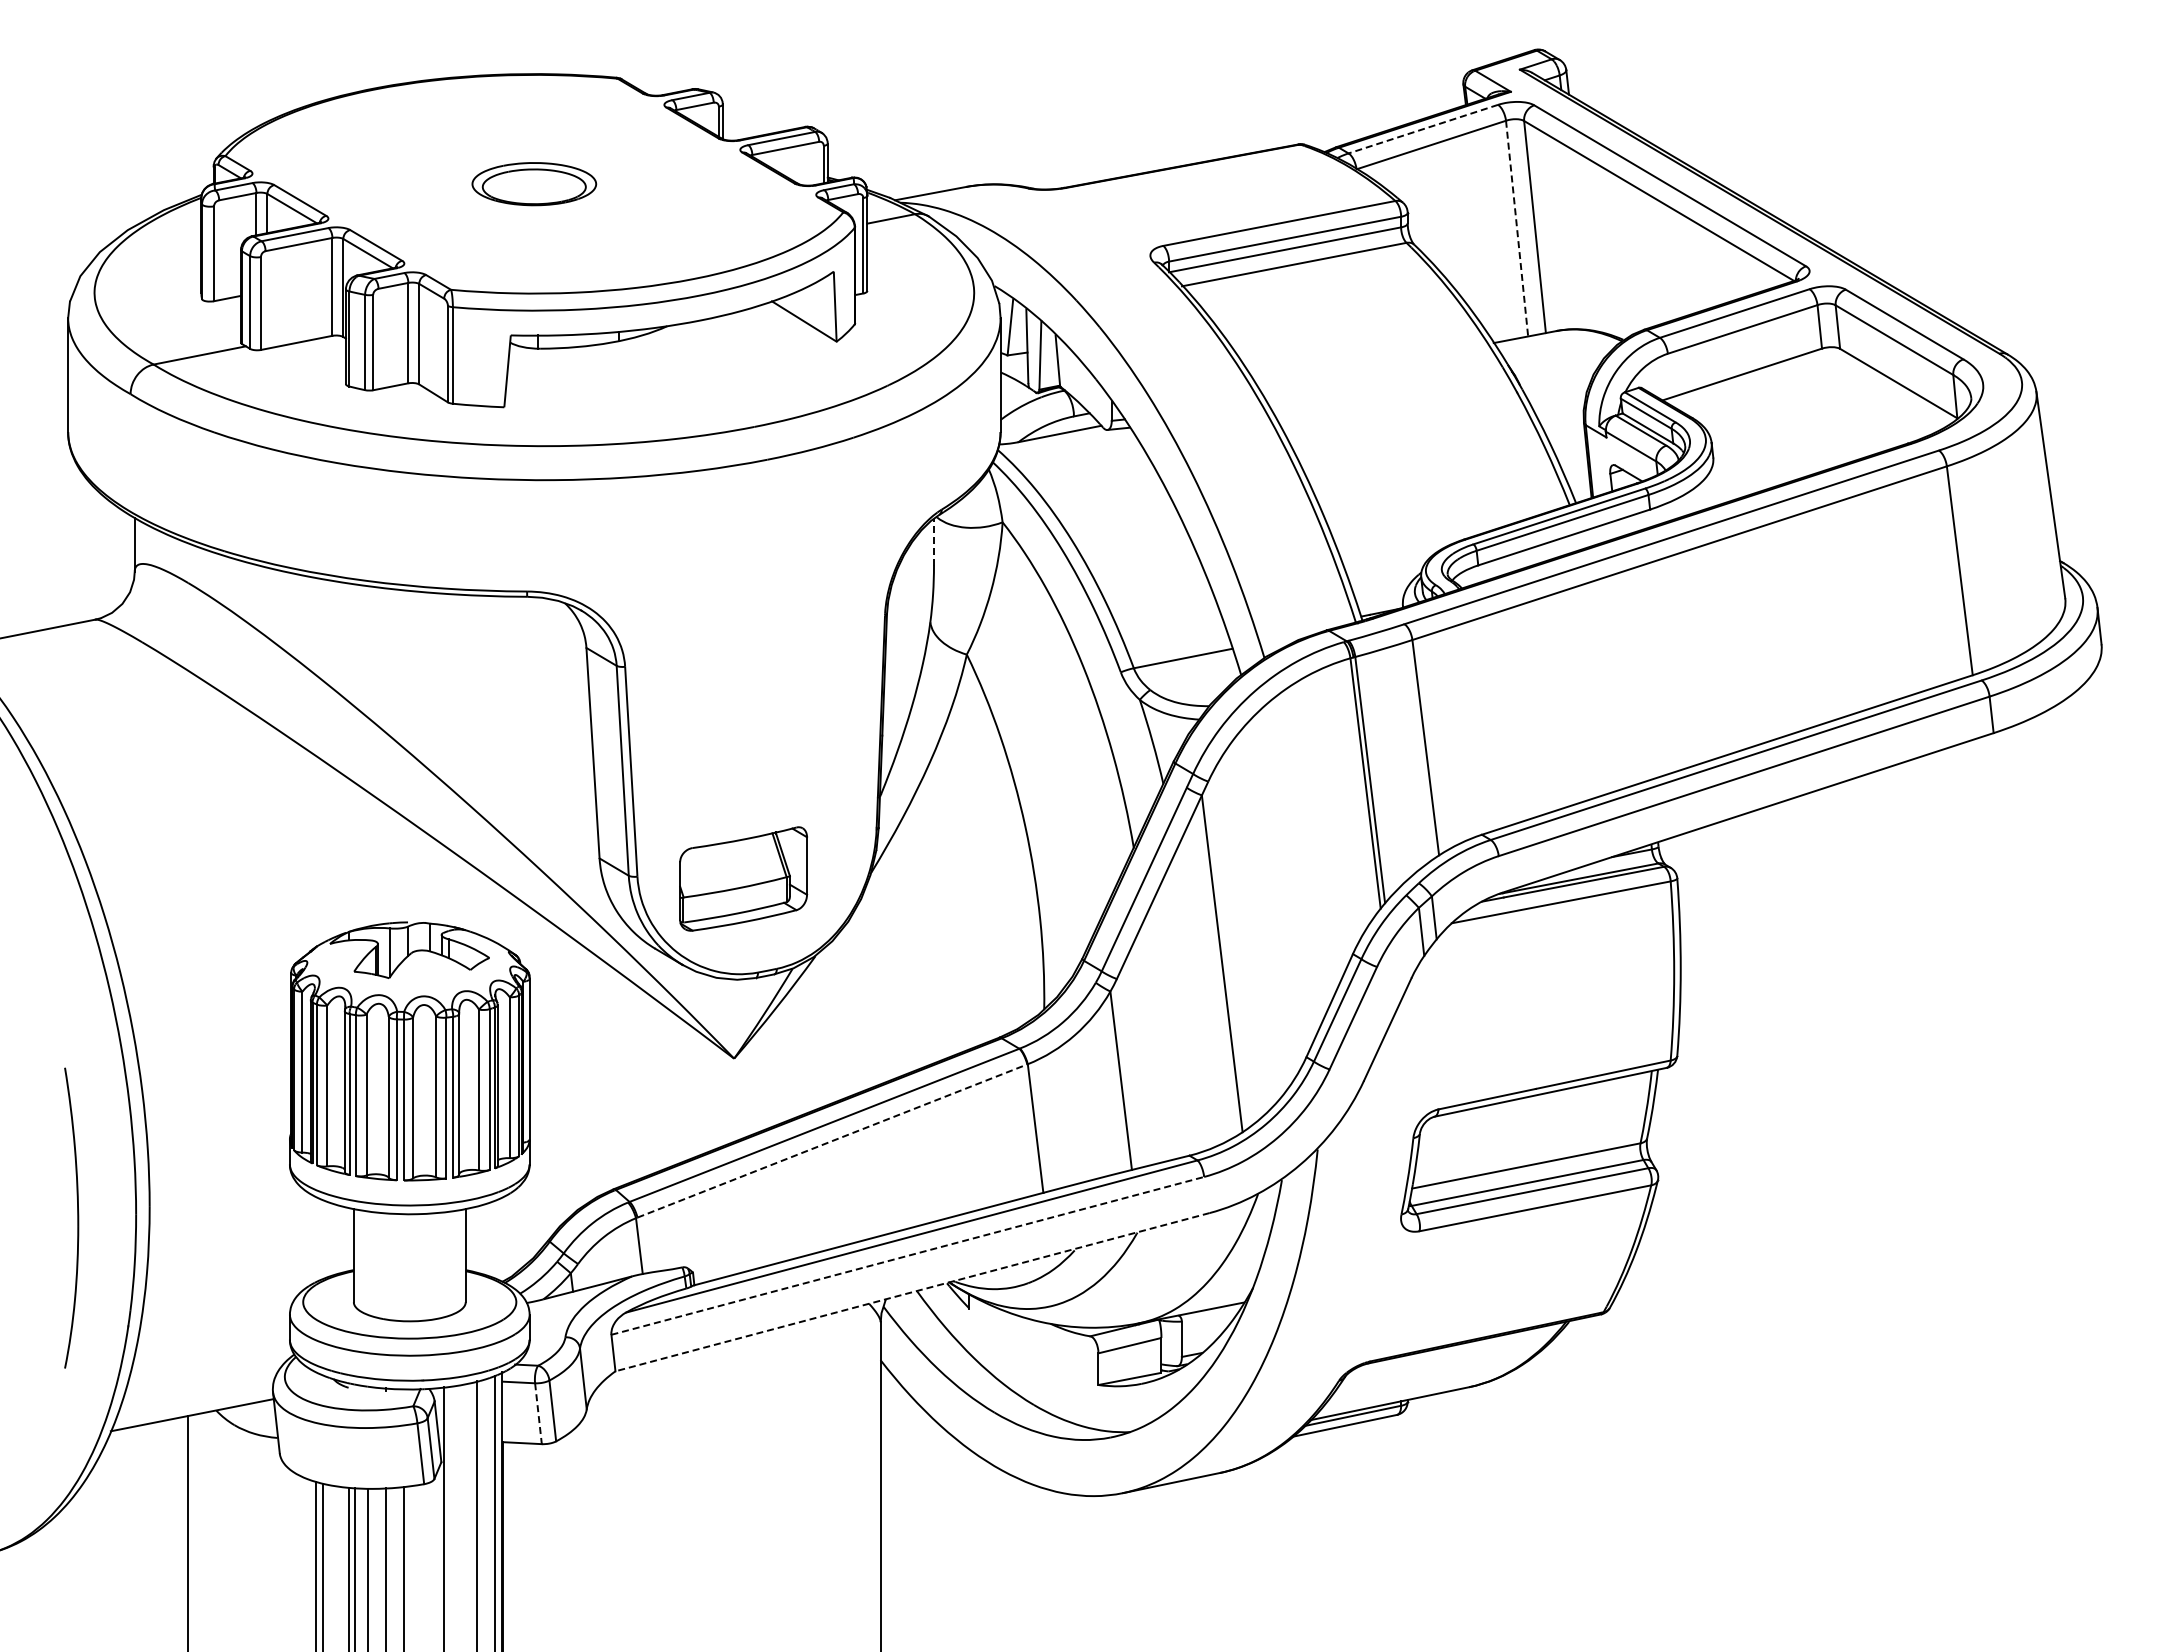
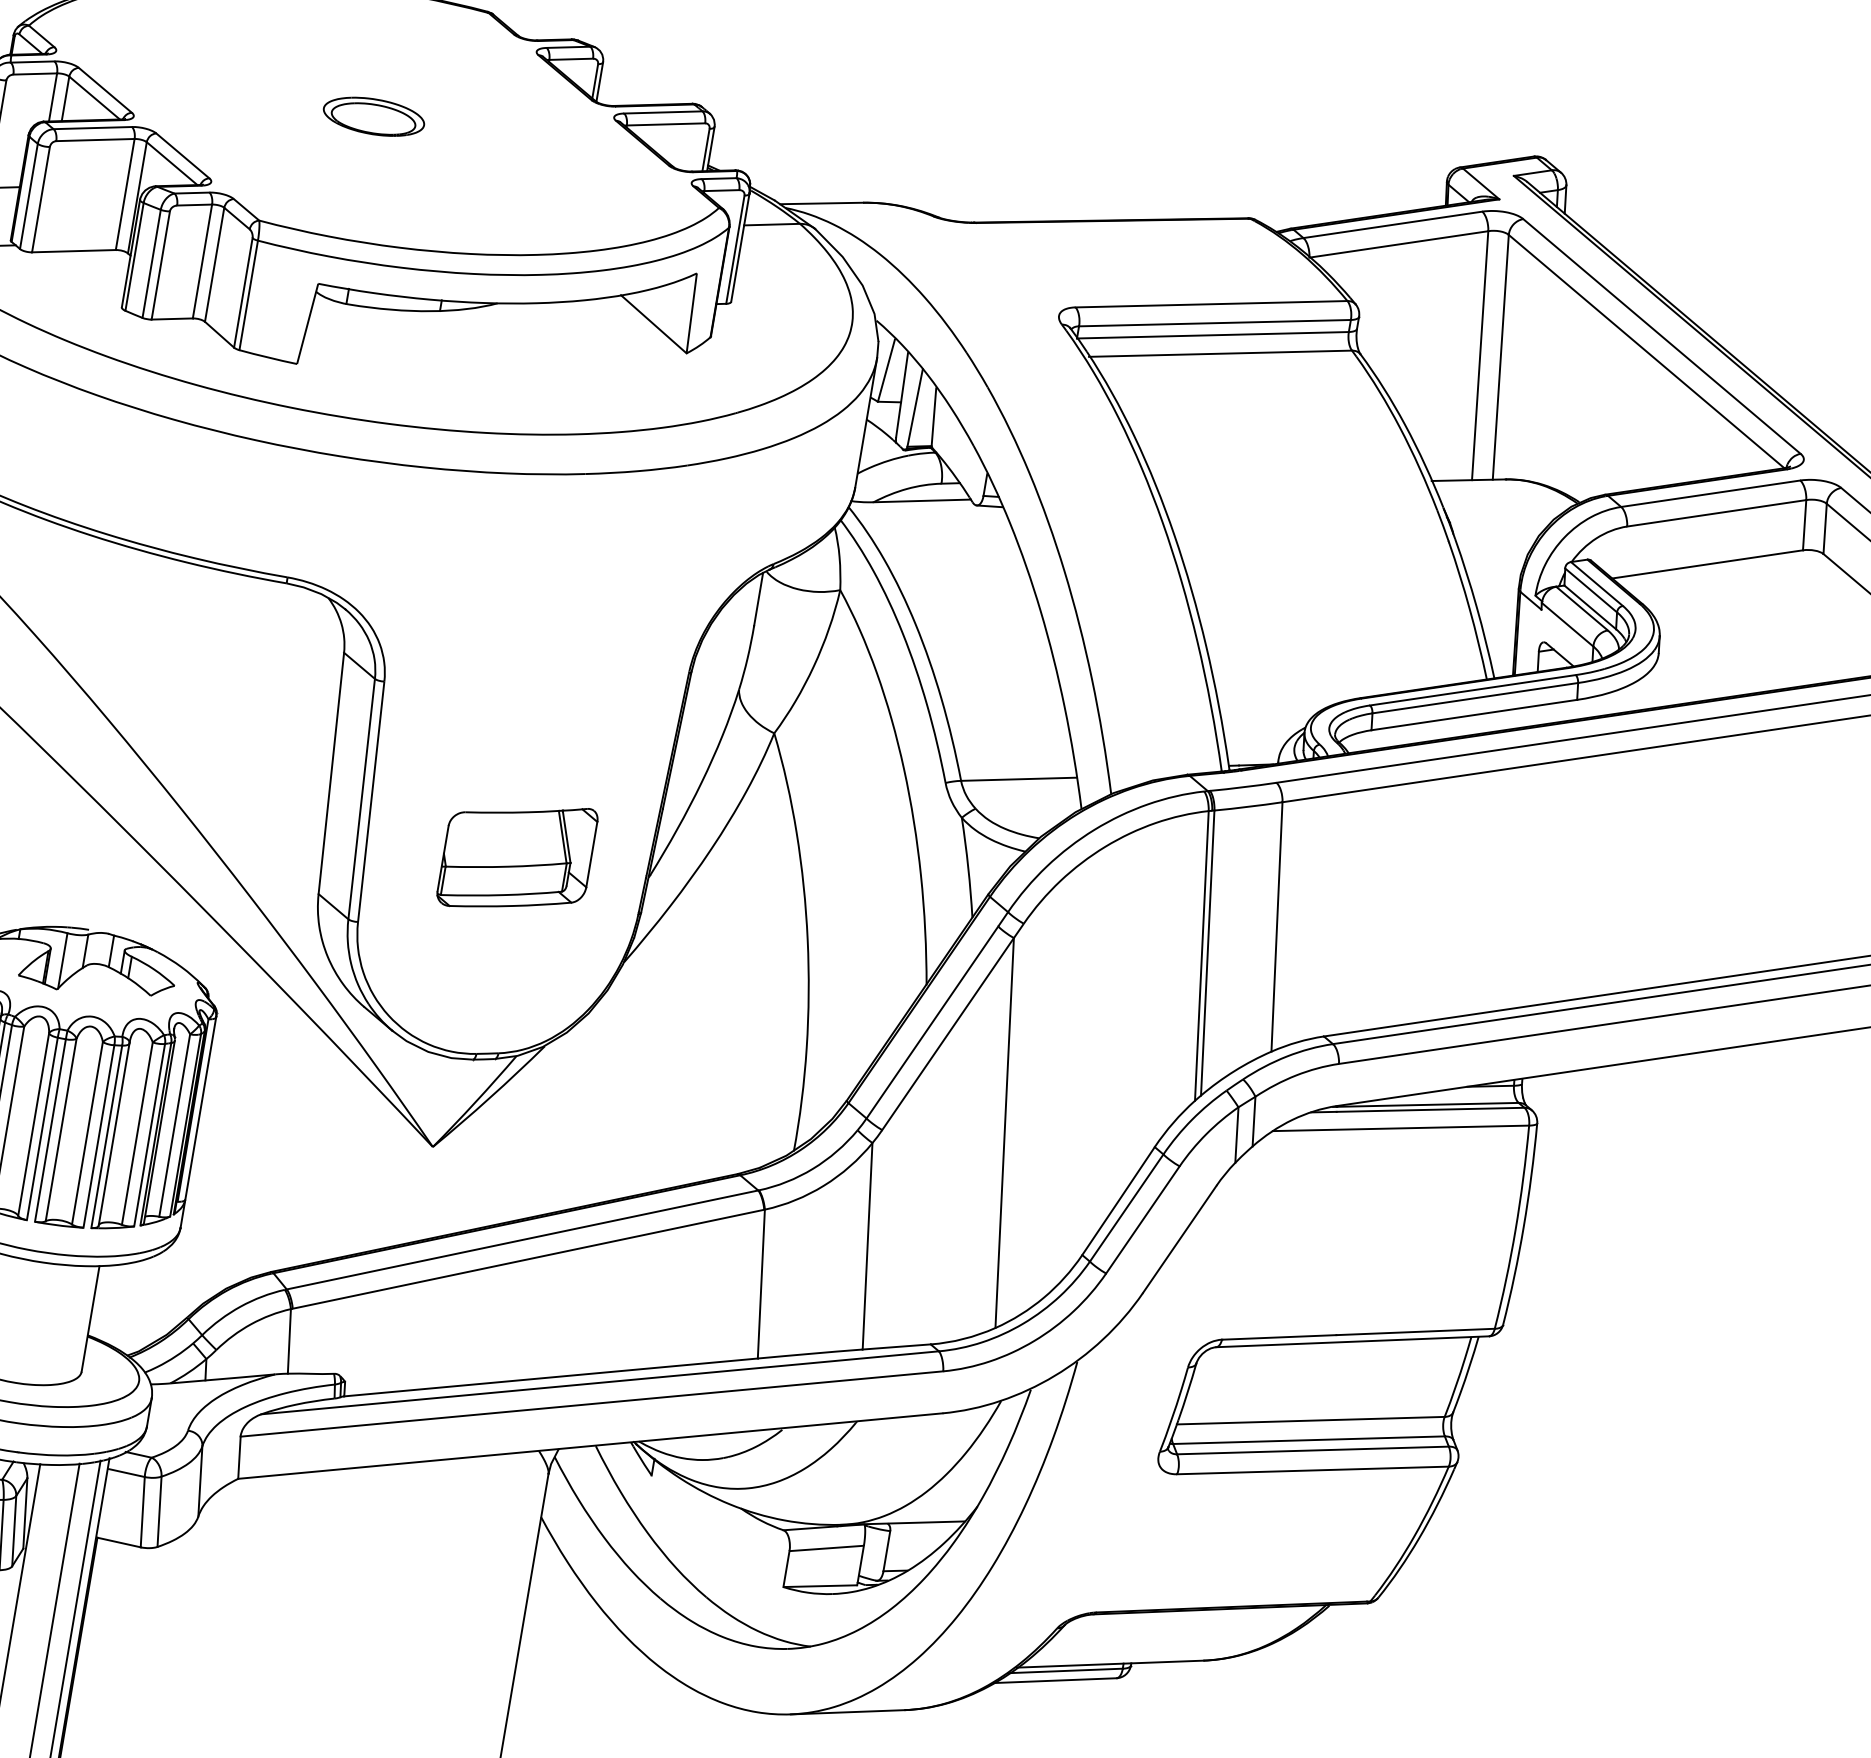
line: (1423, 129) -> (1393, 225), dashed -> solid
part: (534, 184) -> (374, 117), size x0.71
line: (1517, 229) -> (1480, 356), dashed -> solid
line: (934, 541) -> (759, 598), dashed -> solid
part: (743, 878) -> (517, 856), moved
line: (832, 1140) -> (528, 1258), dashed -> solid
line: (907, 1255) -> (591, 1403), dashed -> solid
line: (912, 1292) -> (590, 1446), dashed -> solid
line: (538, 1413) -> (142, 1511), dashed -> solid

